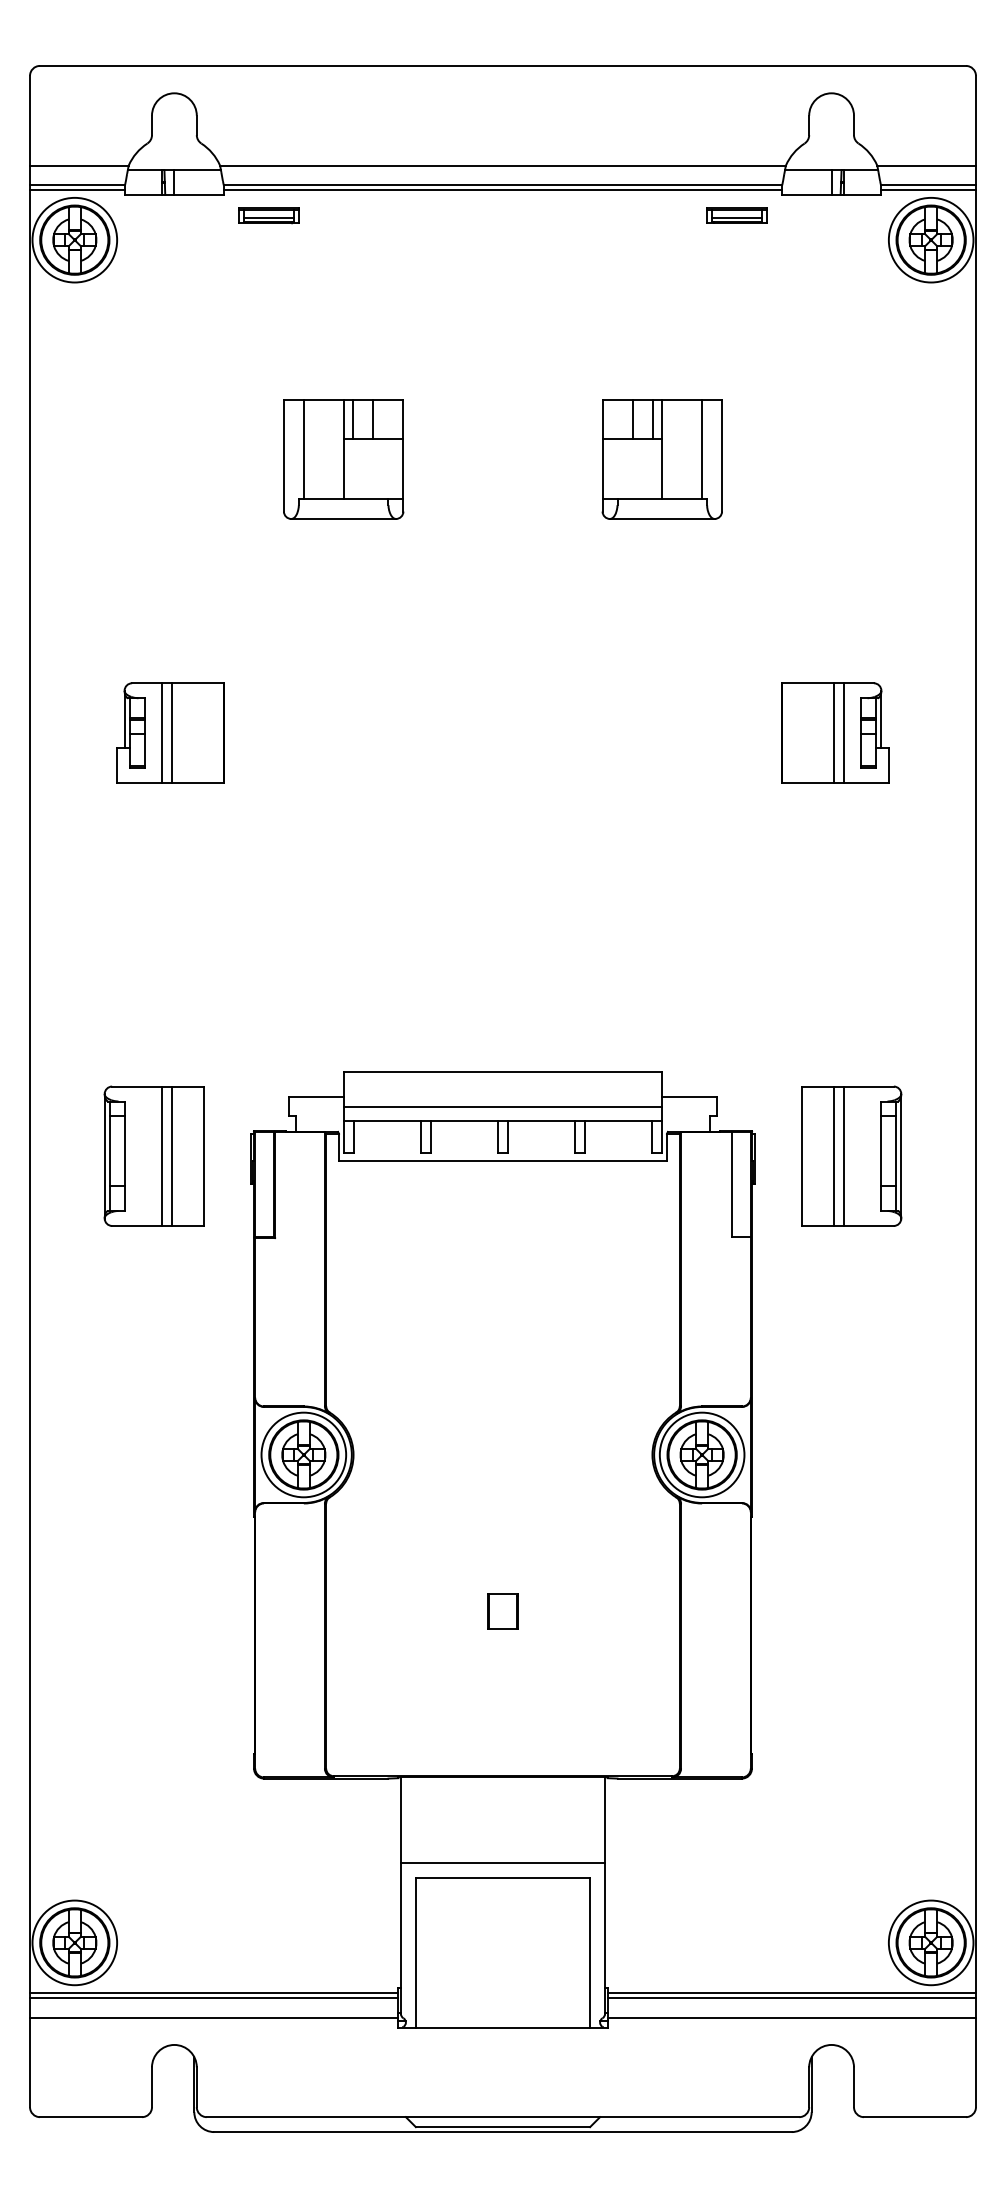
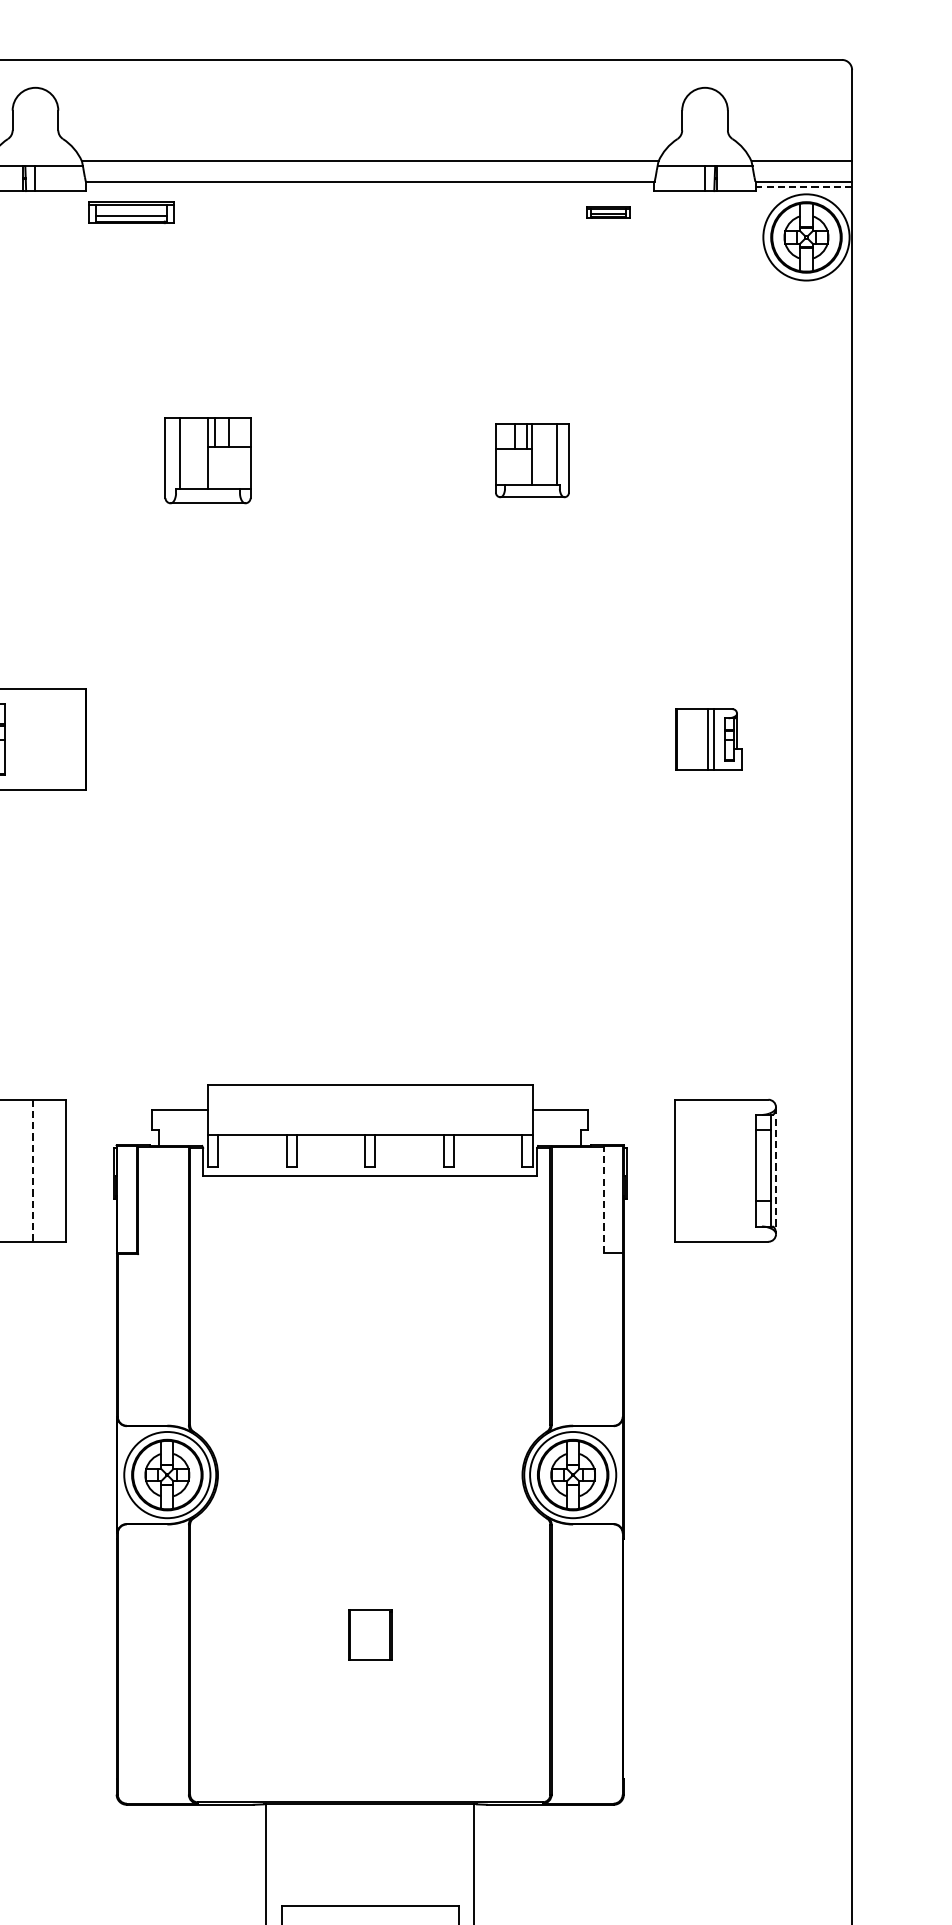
line: (502, 190) -> (369, 186), removed
line: (928, 190) -> (803, 186), solid -> dashed
part: (268, 215) -> (131, 212), size x1.4
part: (736, 215) -> (608, 212), size x0.7
part: (343, 459) -> (207, 460), size x0.7
part: (661, 459) -> (531, 460), size x0.6
line: (162, 732) -> (23, 739), removed
line: (172, 732) -> (33, 739), removed
part: (835, 732) -> (709, 739), size x0.6
line: (502, 1107) -> (369, 1121), removed
line: (162, 1155) -> (23, 1169), removed
line: (833, 1155) -> (706, 1169), removed
line: (843, 1155) -> (717, 1169), removed
line: (172, 1156) -> (33, 1170), solid -> dashed
line: (901, 1156) -> (776, 1170), solid -> dashed
line: (732, 1184) -> (604, 1199), solid -> dashed
part: (502, 1611) -> (369, 1634), size x1.4
line: (502, 1863) -> (369, 1891), removed

